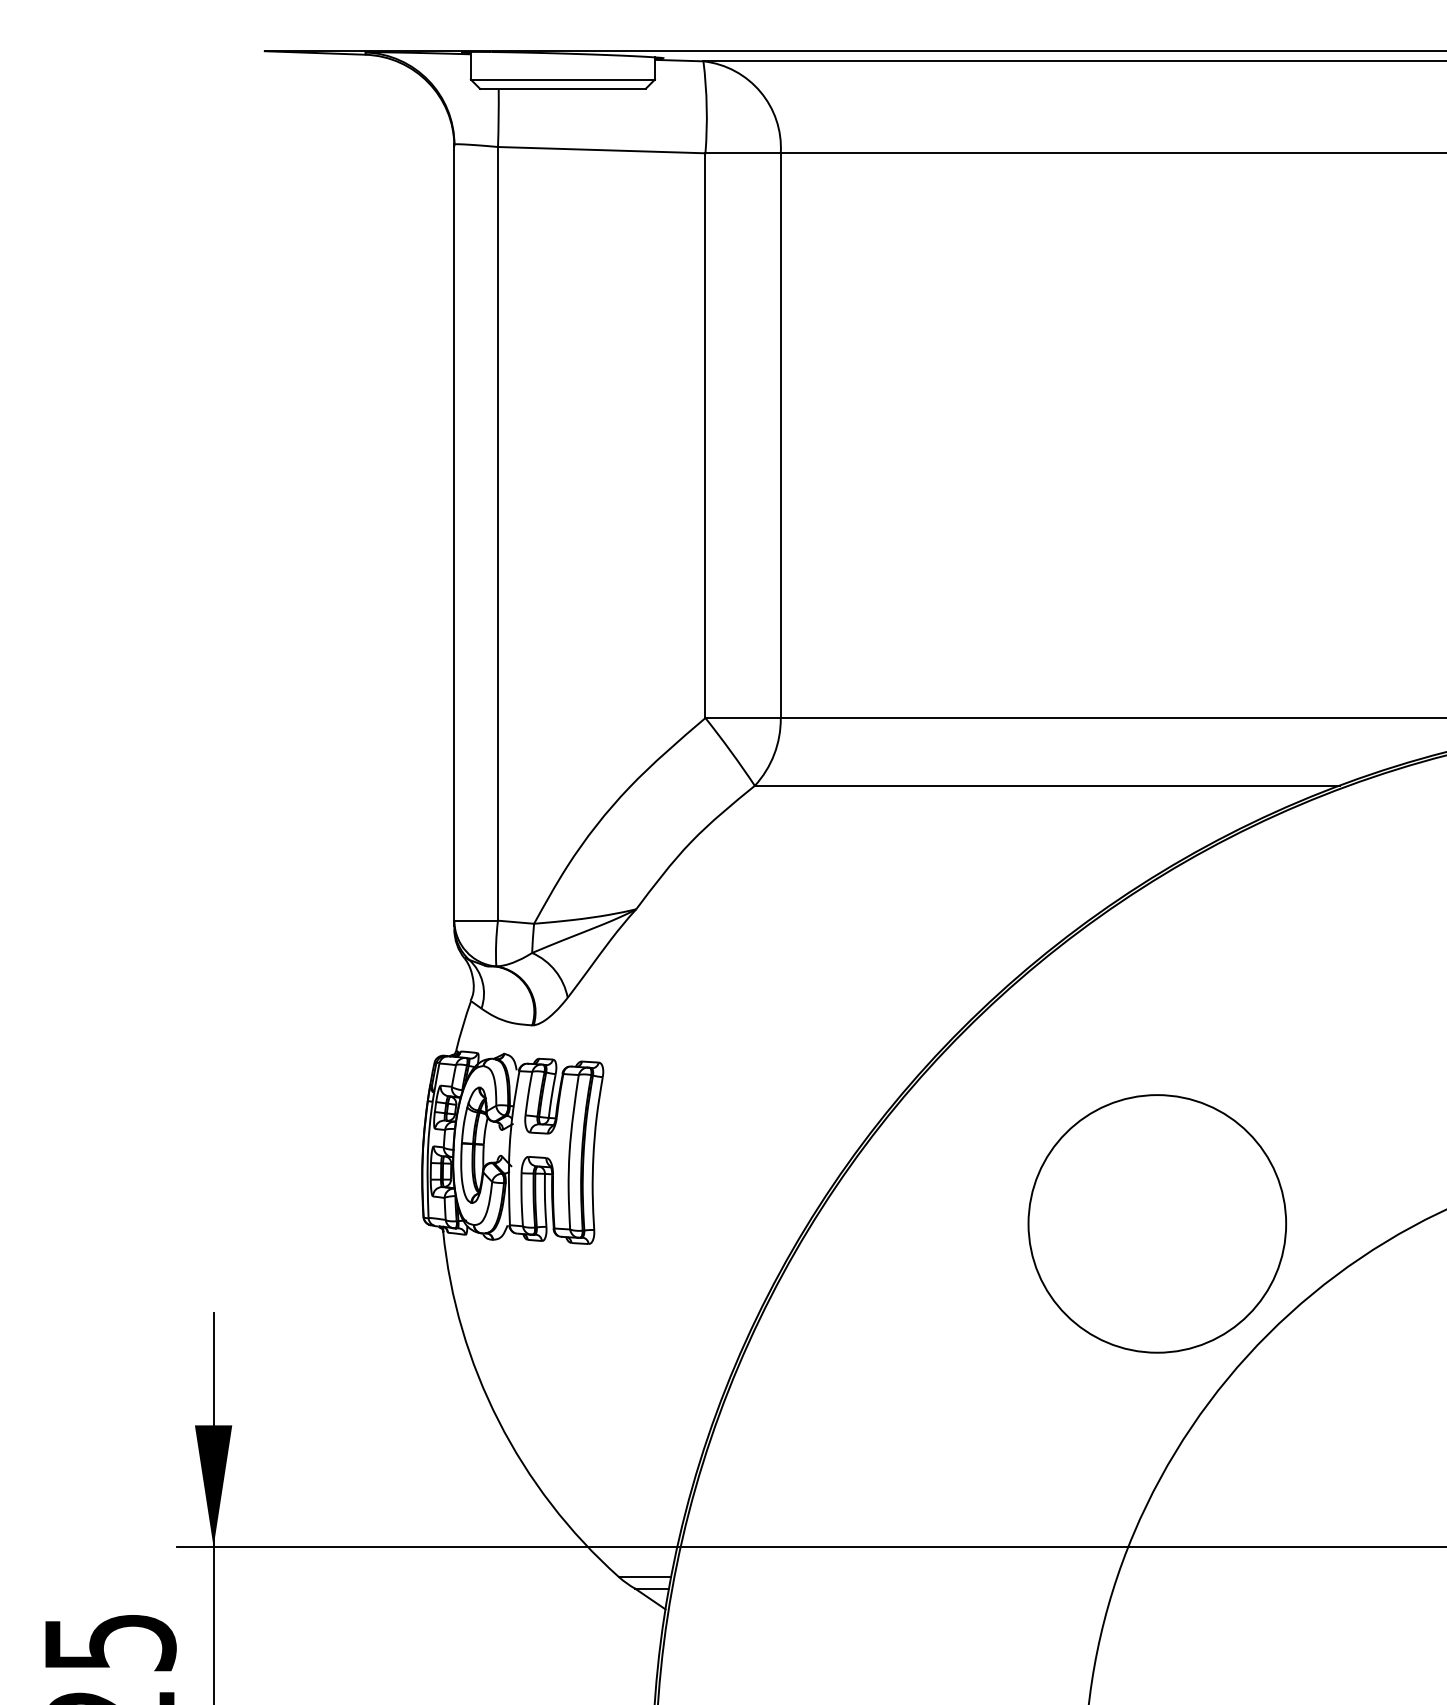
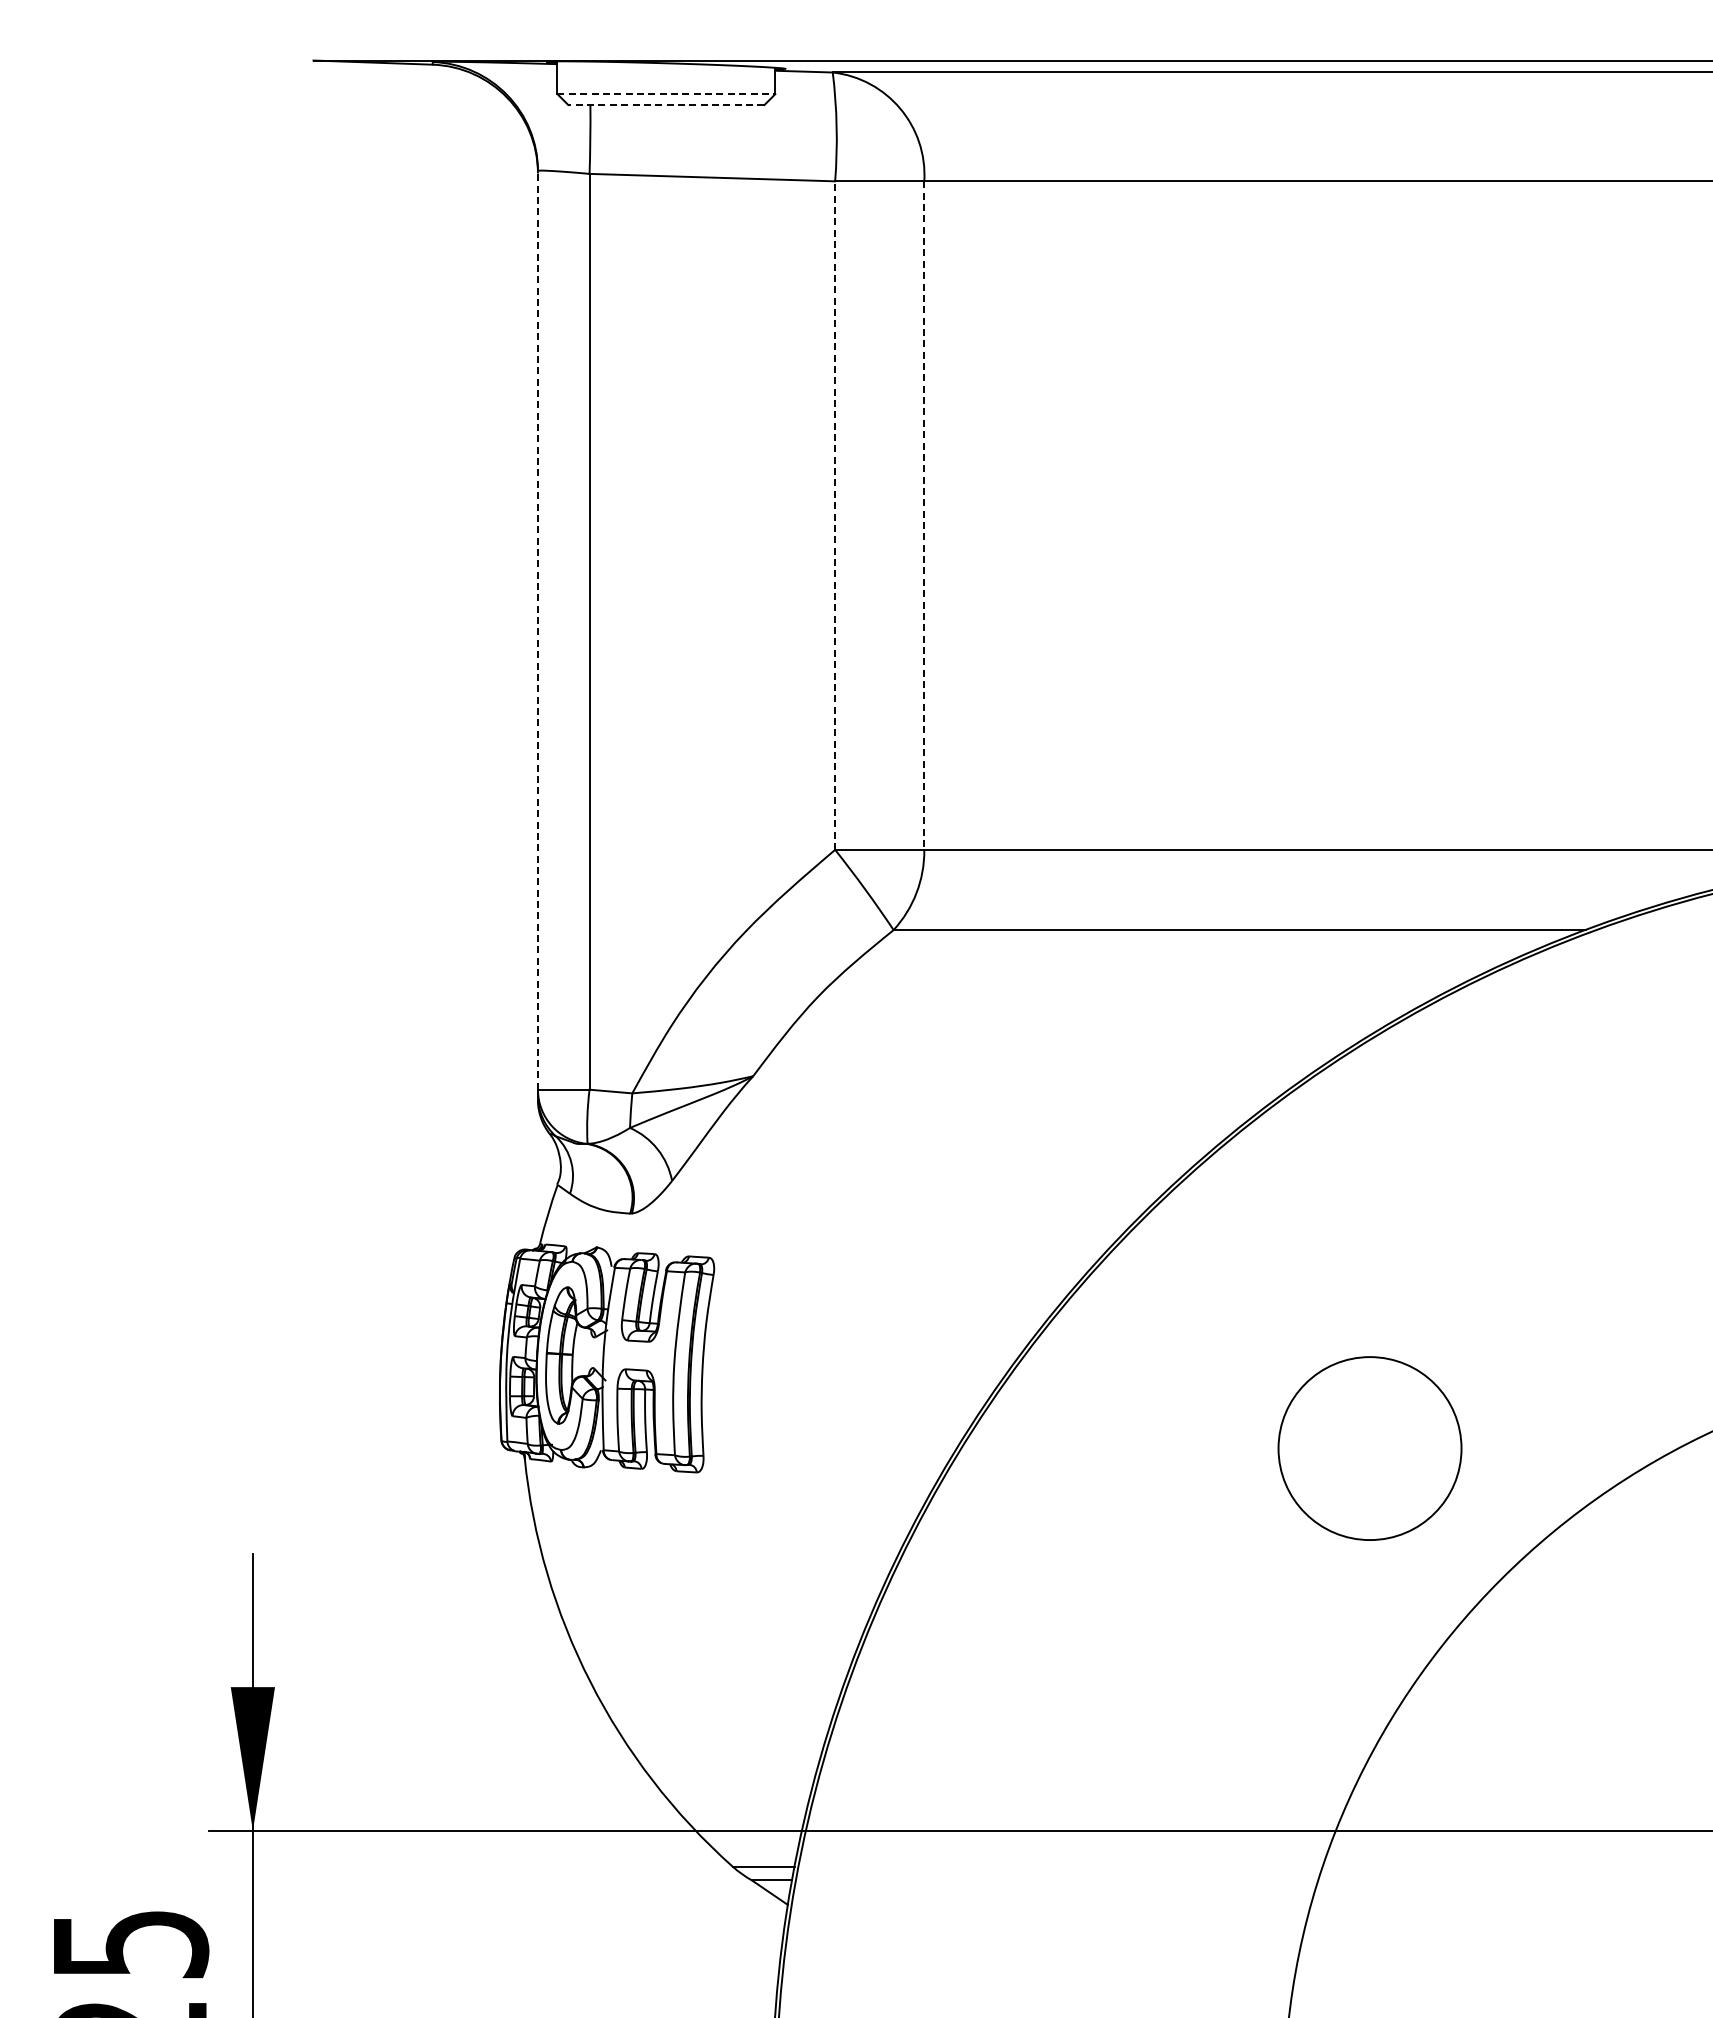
line: (562, 79) -> (666, 94), solid -> dashed
line: (562, 89) -> (665, 105), solid -> dashed
line: (705, 435) -> (835, 515), solid -> dashed
line: (780, 436) -> (924, 516), solid -> dashed
line: (454, 531) -> (537, 629), solid -> dashed
circle: (1156, 1223) -> (1369, 1448), size x0.6

